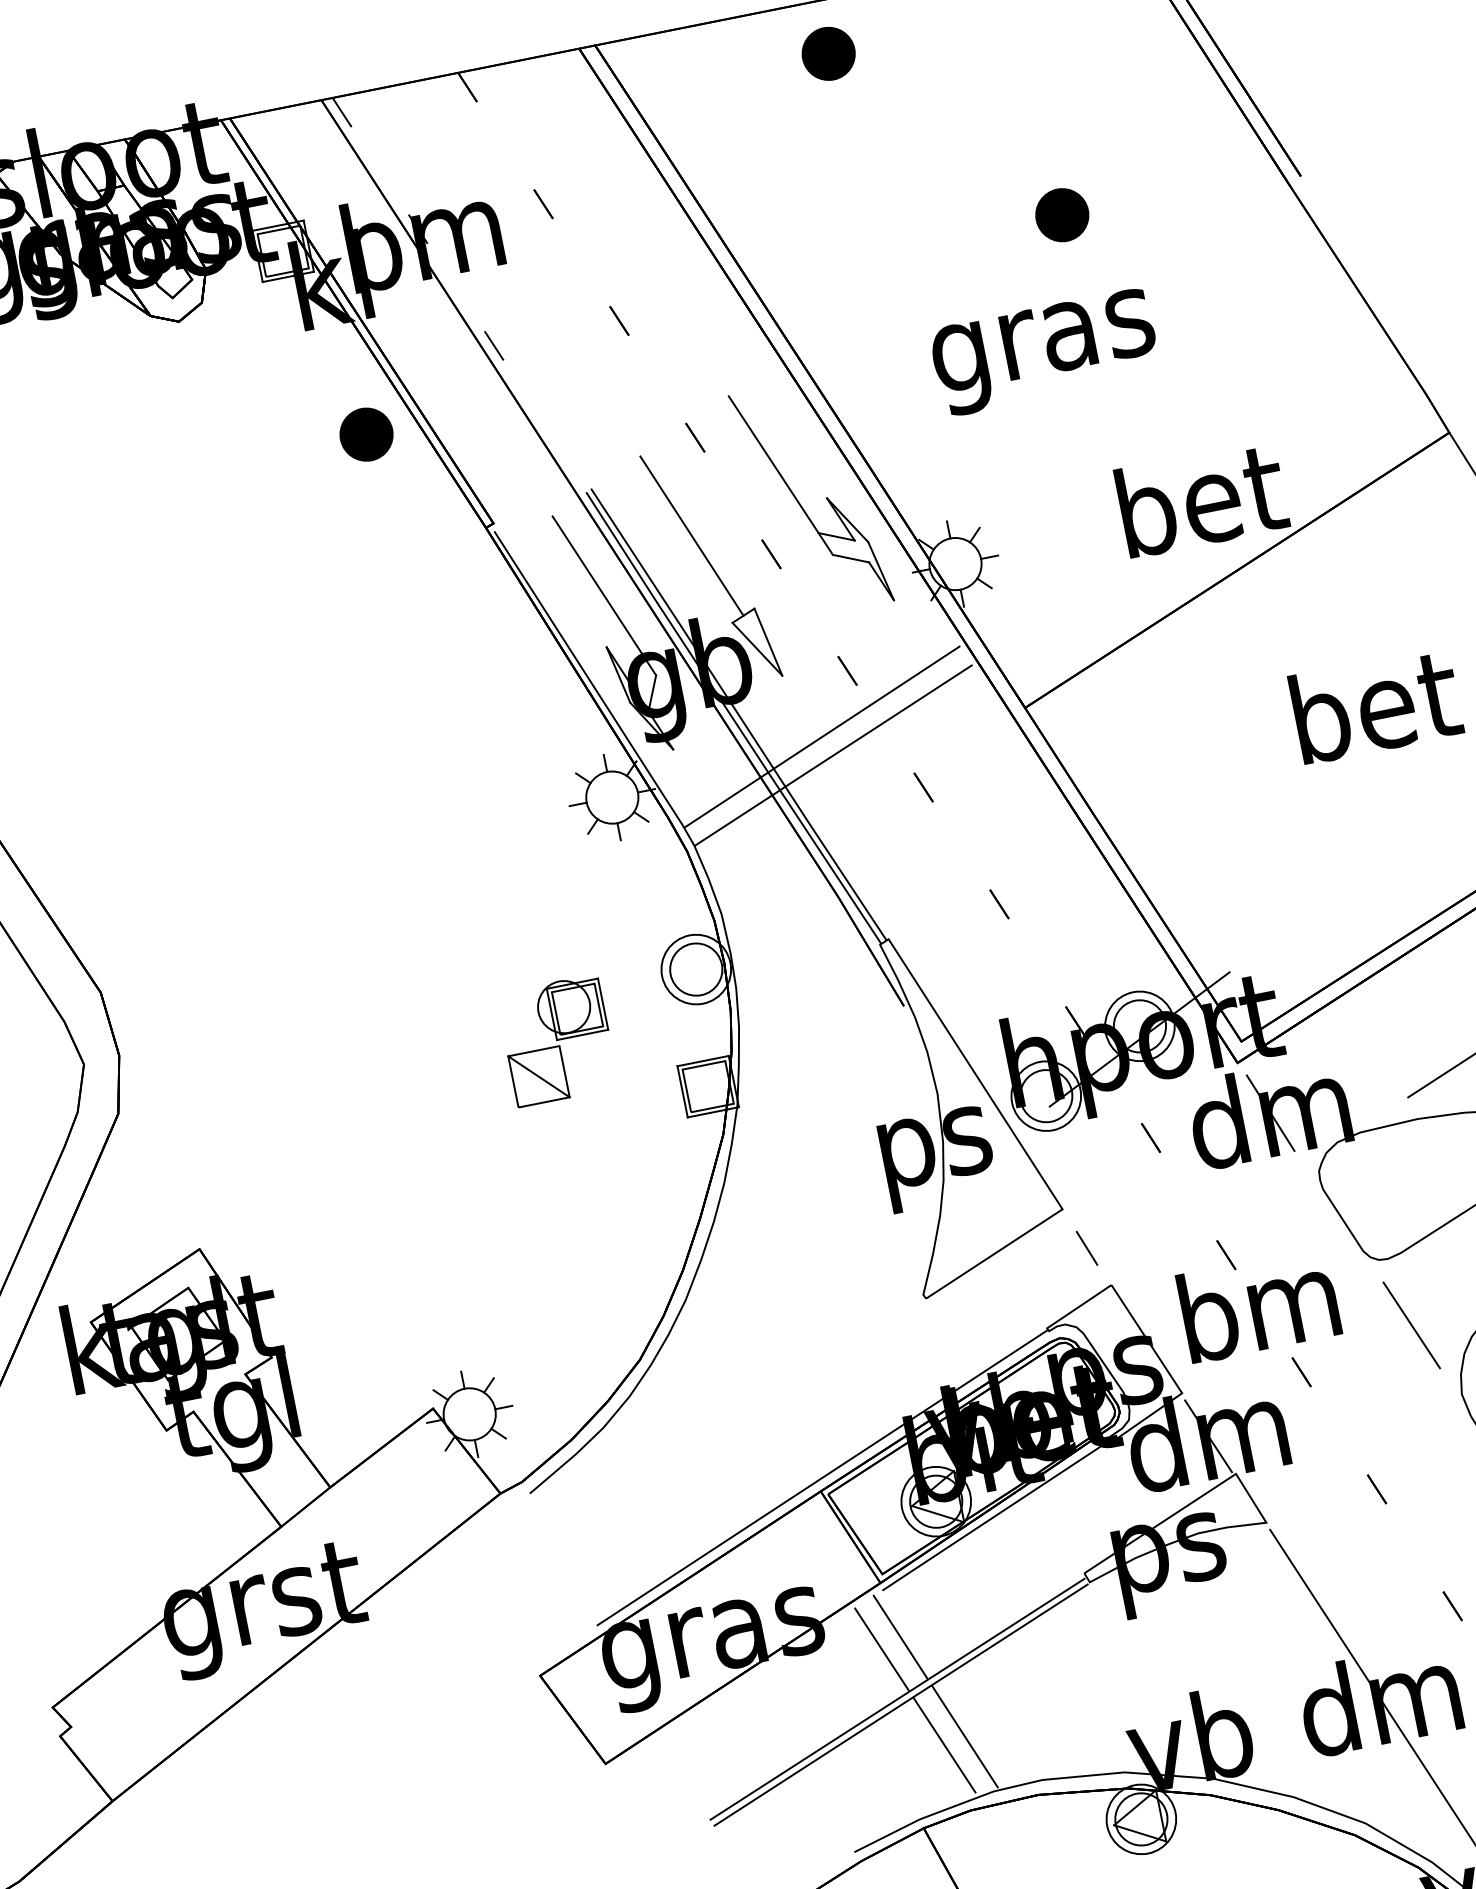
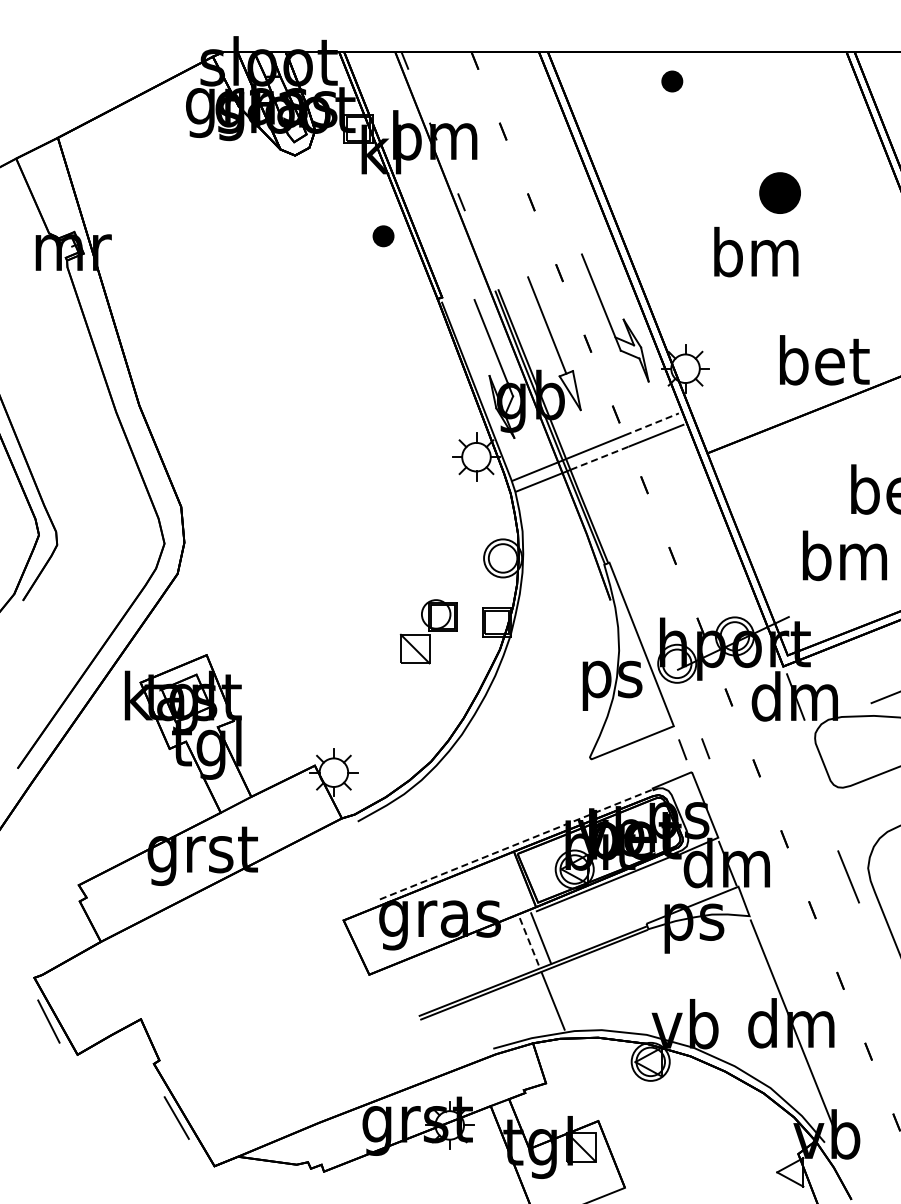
part: (829, 53) -> (672, 81), size x0.7
part: (1062, 214) -> (780, 192), size x1.4
text: (1042, 339) -> (756, 257), gras -> bm
part: (366, 435) -> (383, 236), size x0.7
line: (916, 675) -> (652, 424), solid -> dashed
line: (835, 755) -> (600, 458), solid -> dashed
part: (556, 1040) -> (428, 631), moved
line: (1127, 1237) -> (705, 748), added
text: (1258, 1304) -> (844, 555), moved
line: (1411, 1324) -> (848, 876), moved
line: (822, 1477) -> (516, 844), solid -> dashed
line: (883, 1650) -> (530, 943), solid -> dashed
line: (964, 1736) -> (564, 998), removed

